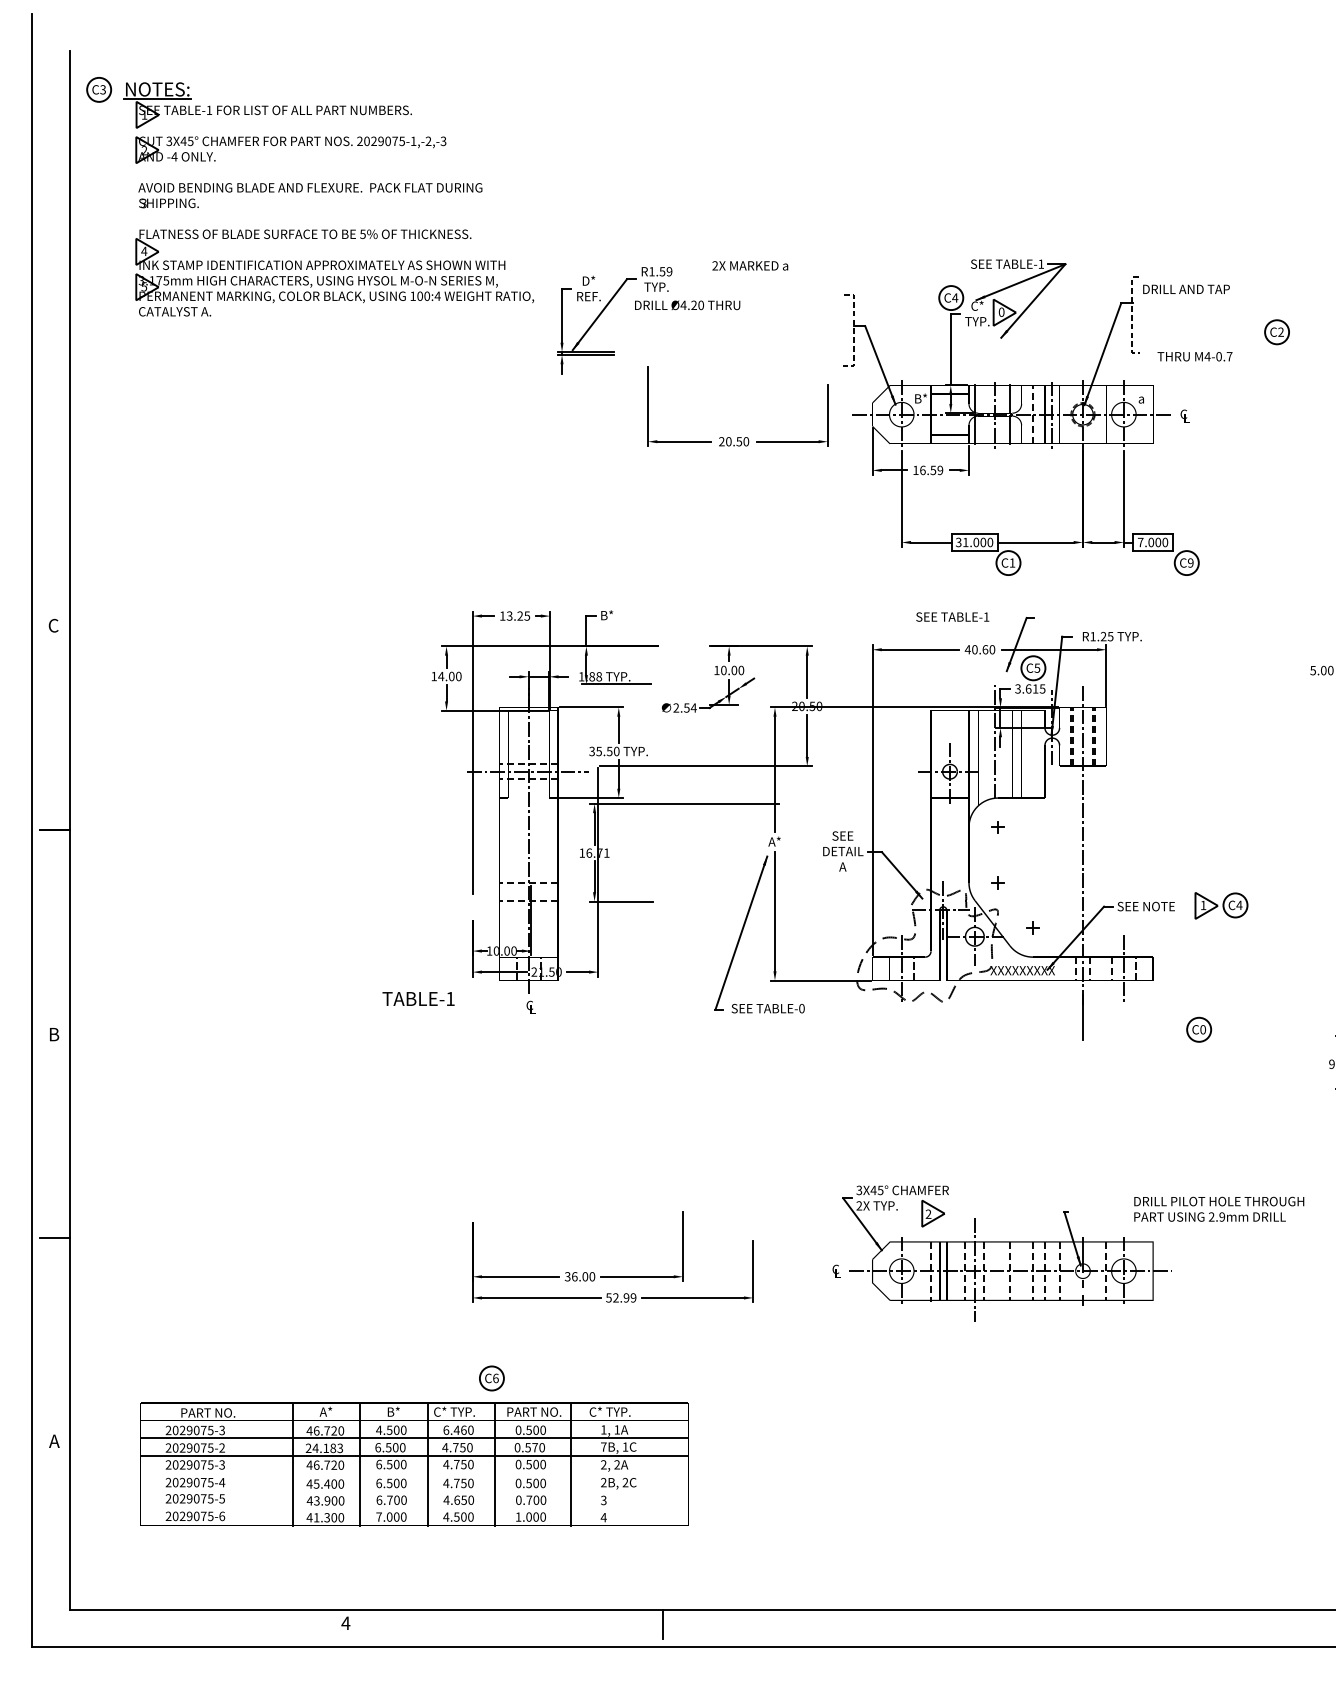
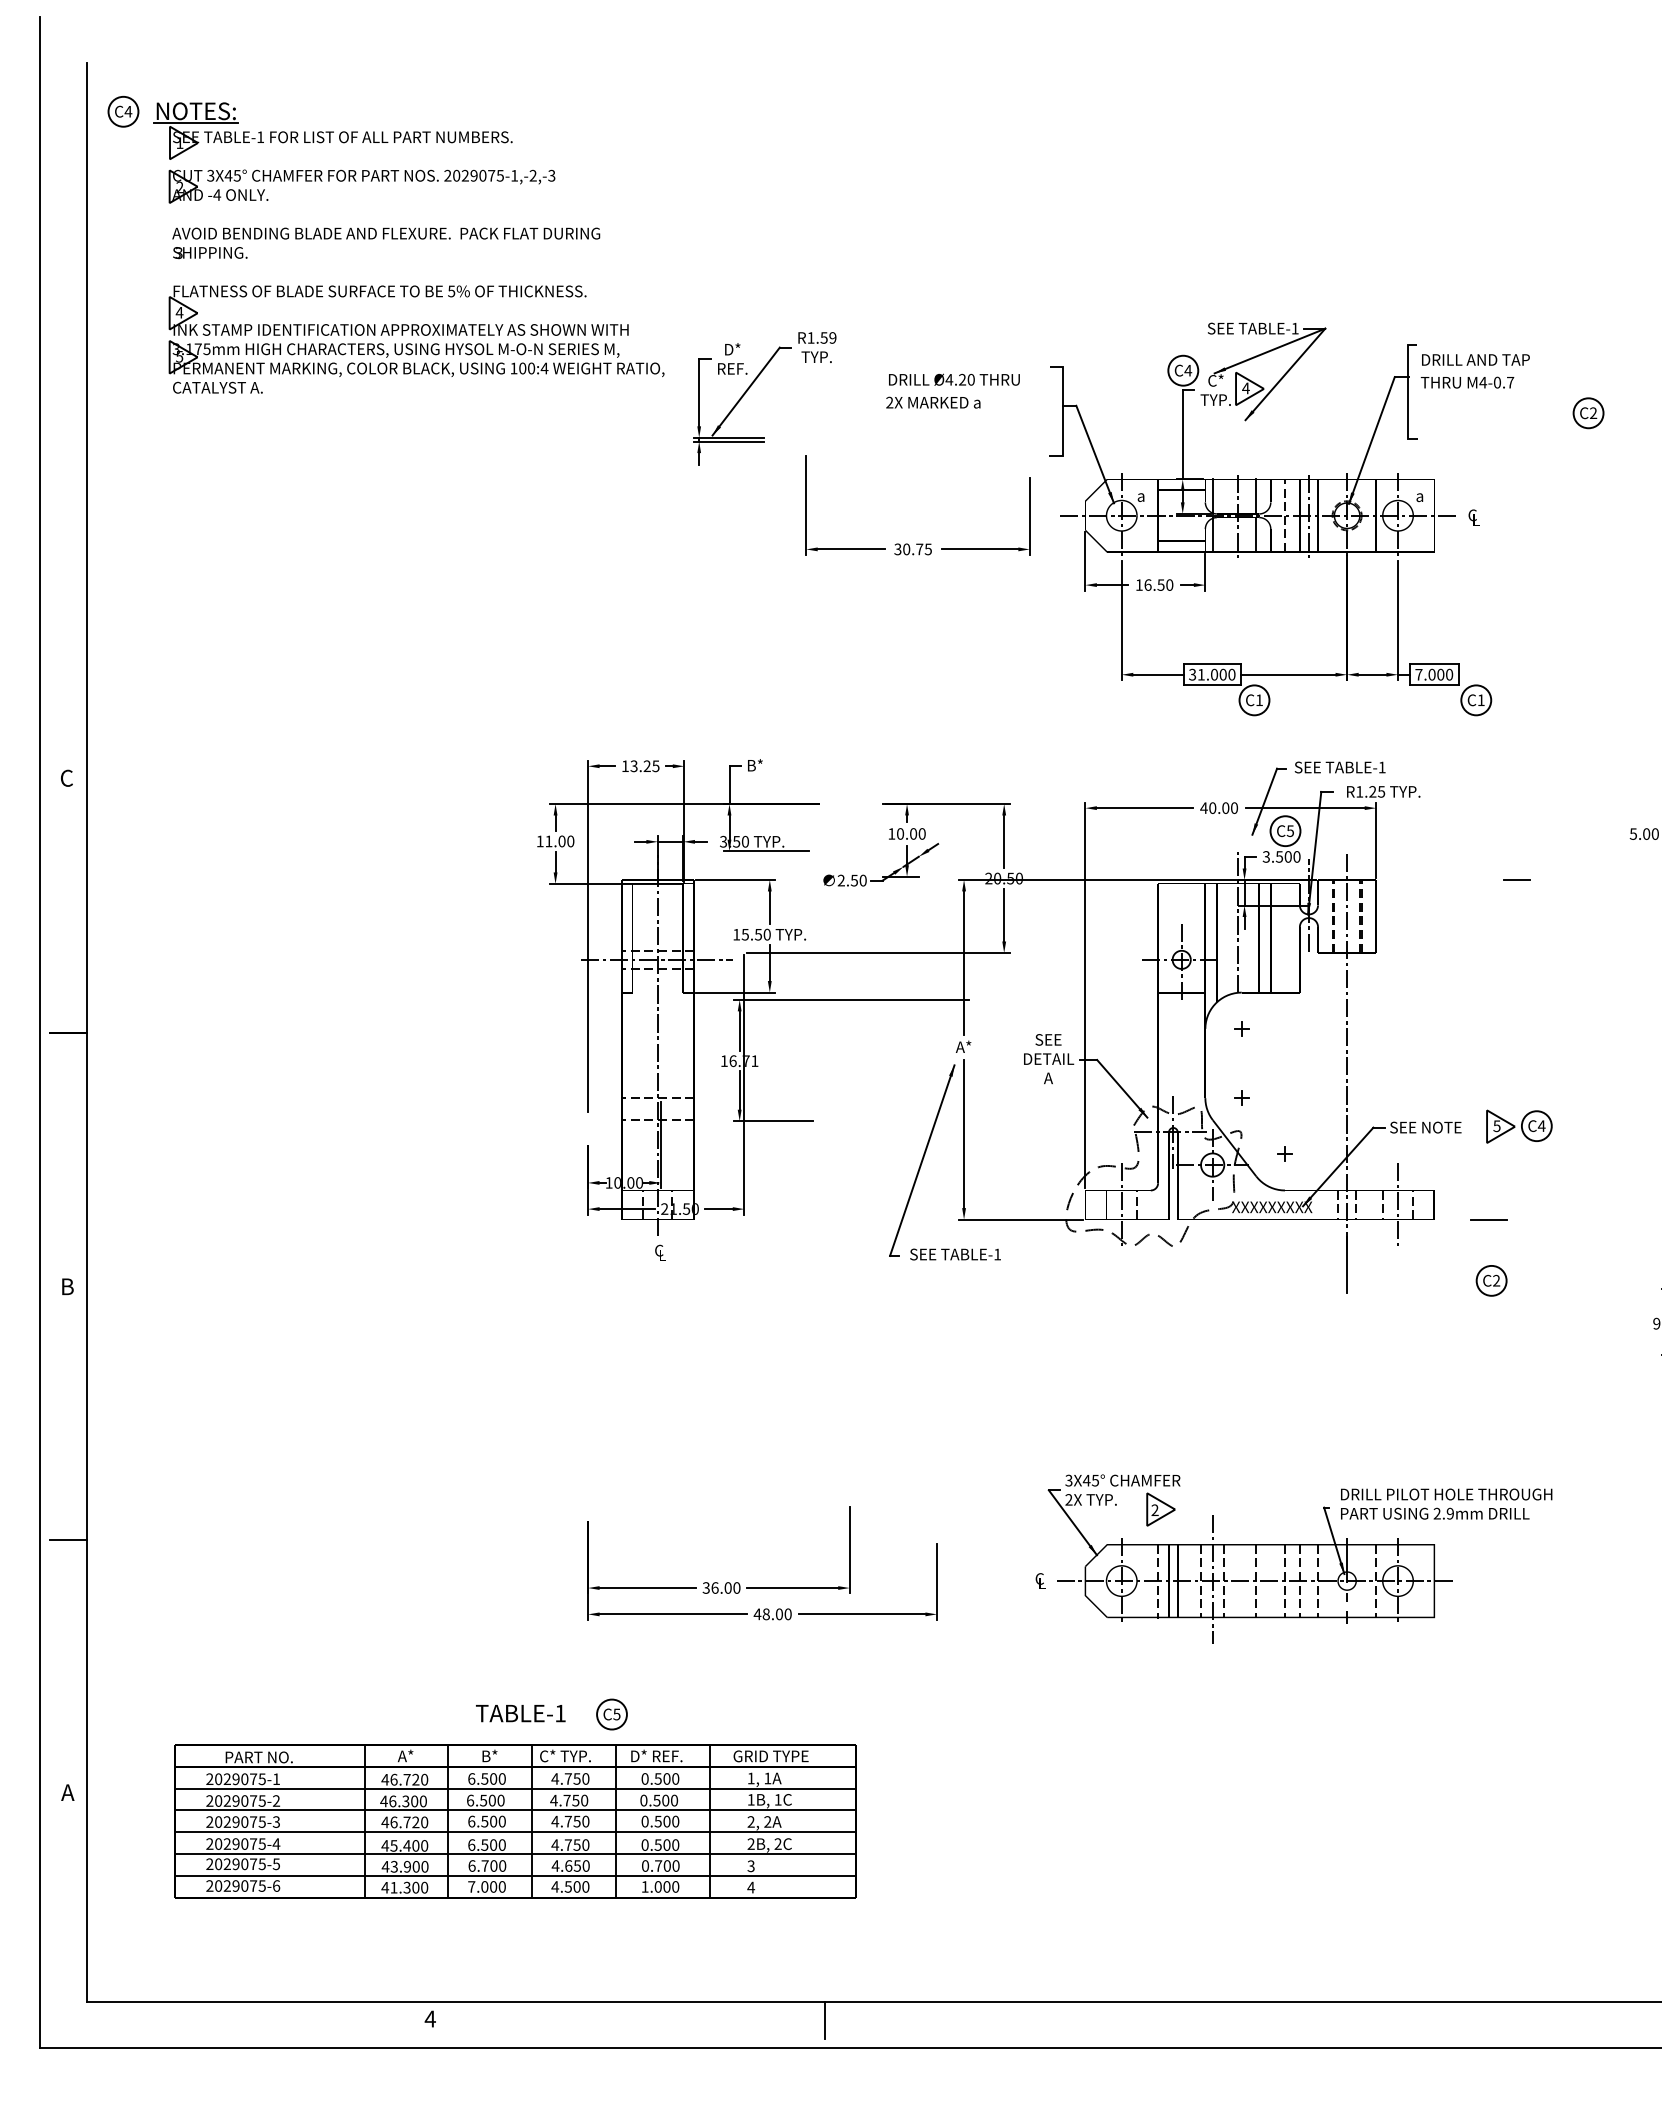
text: (103, 89) -> (128, 111), C3 -> C4
text: (750, 265) -> (933, 402), moved
text: (687, 305) -> (954, 379), moved
text: (1001, 312) -> (1245, 388), 0 -> 4
line: (1132, 315) -> (1408, 392), dashed -> solid
line: (854, 330) -> (1062, 411), dashed -> solid
text: (1195, 356) -> (1467, 382), moved
text: (920, 398) -> (1145, 495), B* -> a
text: (733, 441) -> (912, 549), 20.50 -> 30.75
text: (940, 469) -> (1169, 584), 16.59 -> 16.50
text: (1190, 563) -> (1480, 700), C9 -> C1
text: (952, 617) -> (1339, 767), moved
text: (985, 649) -> (1225, 807), 40.60 -> 40.00
text: (440, 676) -> (548, 841), 14.00 -> 11.00
text: (590, 676) -> (734, 841), 1.88 -> 3.50
text: (1035, 688) -> (1287, 856), 3.615 -> 3.500
text: (694, 707) -> (863, 880), 2.54 -> 2.50
line: (1219, 707) -> (1516, 879), added
text: (592, 751) -> (736, 934), 35.50 -> 15.50
text: (1203, 905) -> (1496, 1126), 1 -> 5
line: (1196, 980) -> (1488, 1219), added
text: (418, 998) -> (520, 1713), moved
text: (801, 1008) -> (997, 1254), TABLE-0 -> TABLE-1
text: (1203, 1029) -> (1496, 1280), C0 -> C2
text: (1219, 1208) -> (1446, 1503), moved
text: (620, 1298) -> (772, 1614), 52.99 -> 48.00
text: (495, 1378) -> (616, 1714), C6 -> C5
text: (534, 1411) -> (665, 1755), PART NO. -> D* REF.
text: (621, 1411) -> (773, 1755), C* TYP. -> GRID TYPE
text: (378, 1429) -> (471, 1778), 4.500 -> 6.500
text: (454, 1429) -> (565, 1778), 6.460 -> 4.750
text: (221, 1430) -> (275, 1779), 2029075-3 -> 2029075-1
text: (603, 1446) -> (750, 1799), 7B, -> 1B,
text: (534, 1447) -> (665, 1800), 0.570 -> 0.500
text: (324, 1448) -> (403, 1801), 24.183 -> 46.300
line: (414, 1473) -> (515, 1832), added
line: (414, 1491) -> (515, 1854), added
line: (414, 1507) -> (515, 1875), added

